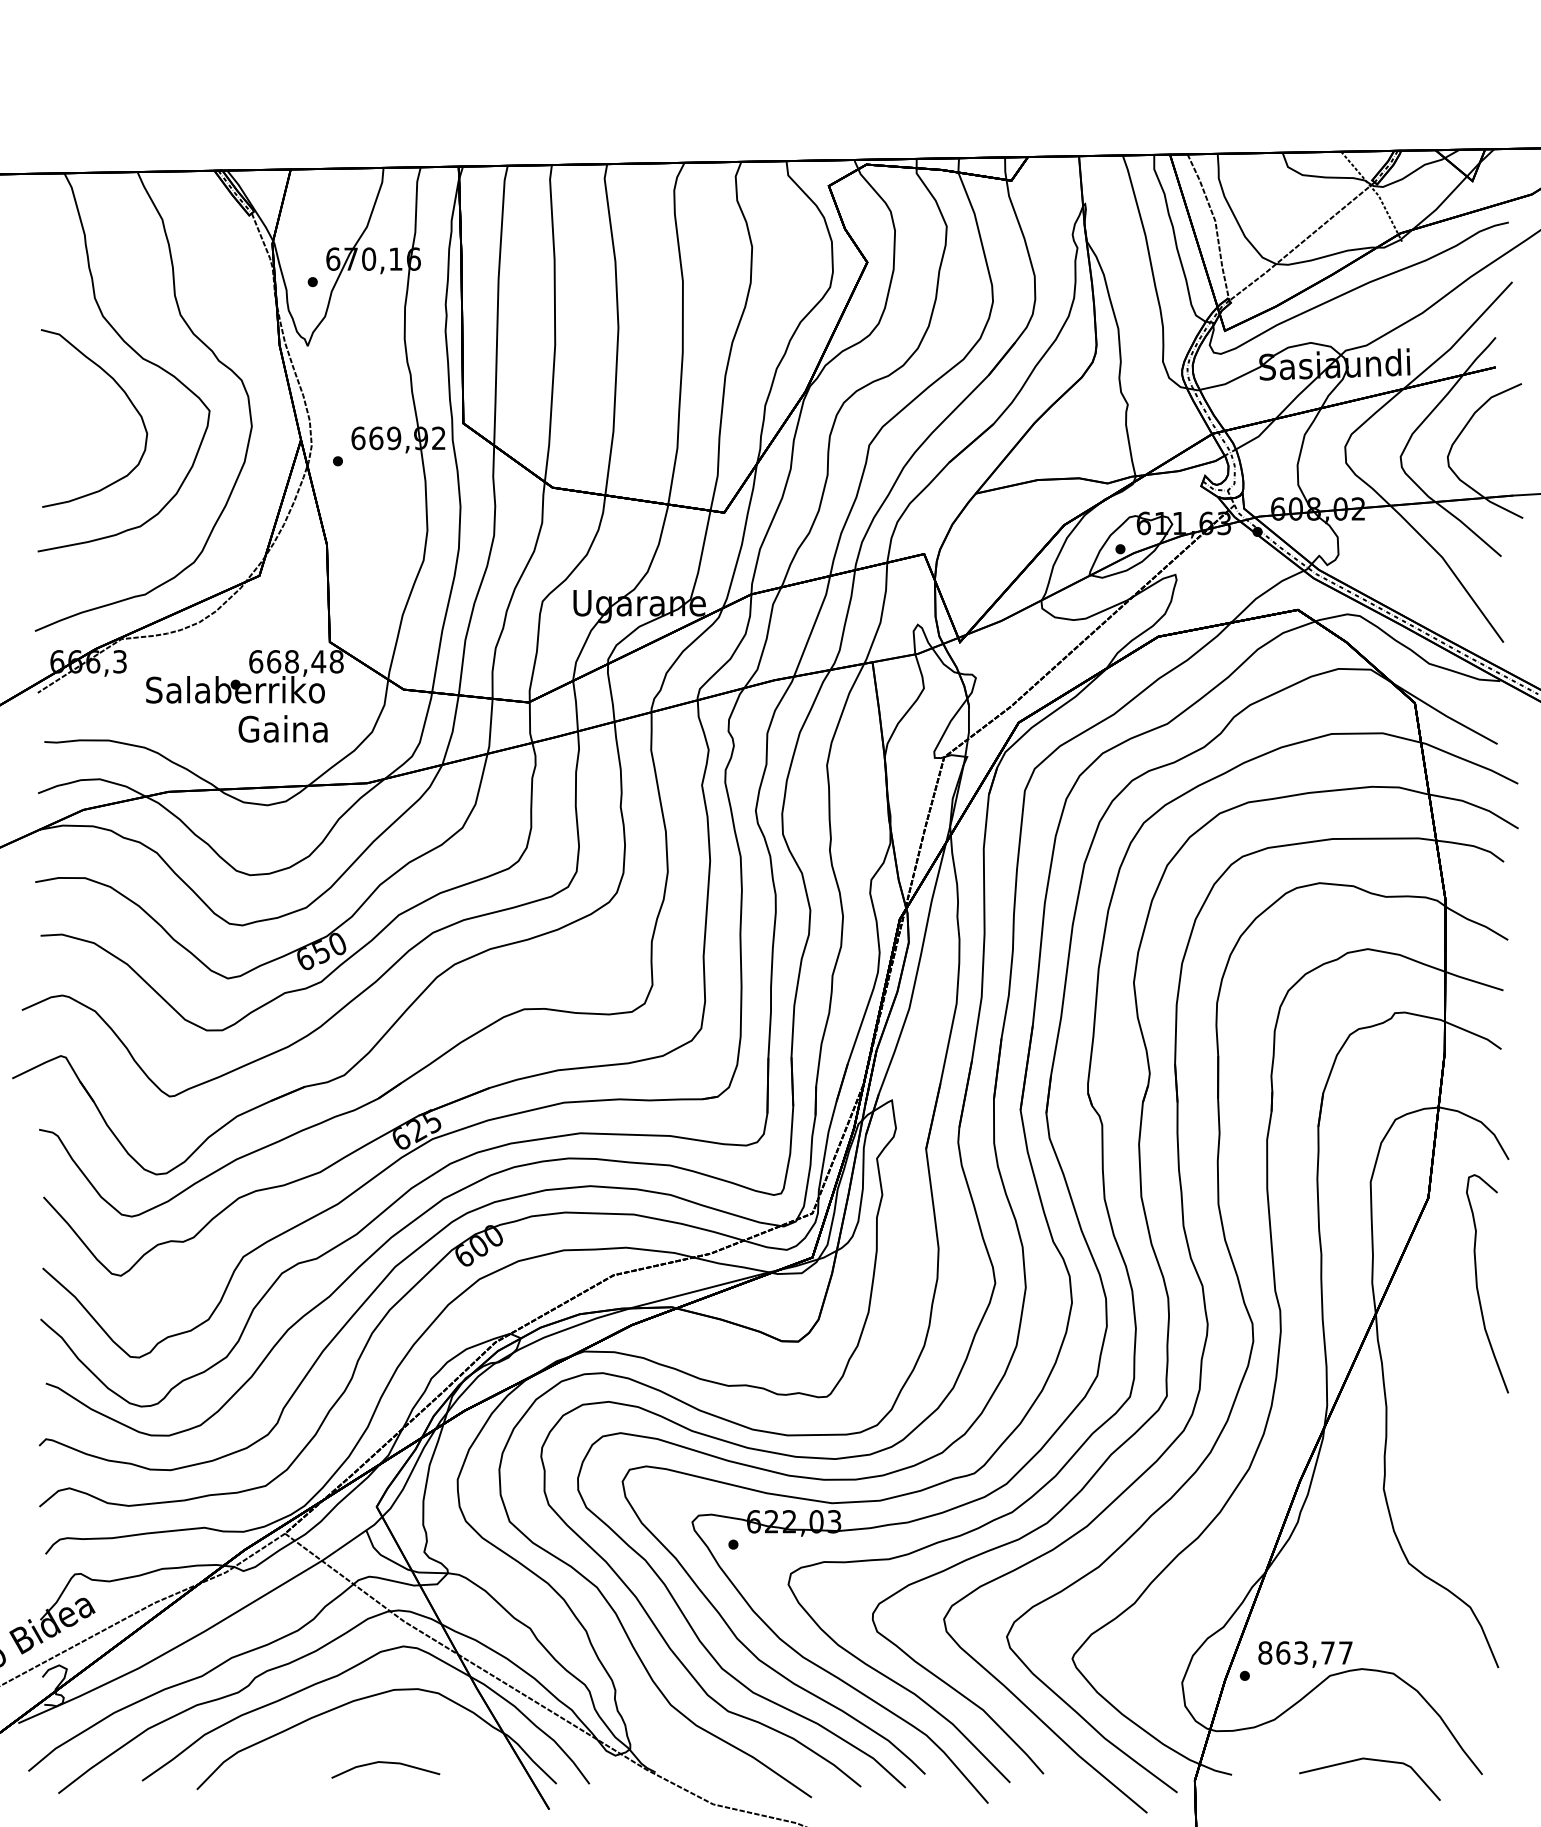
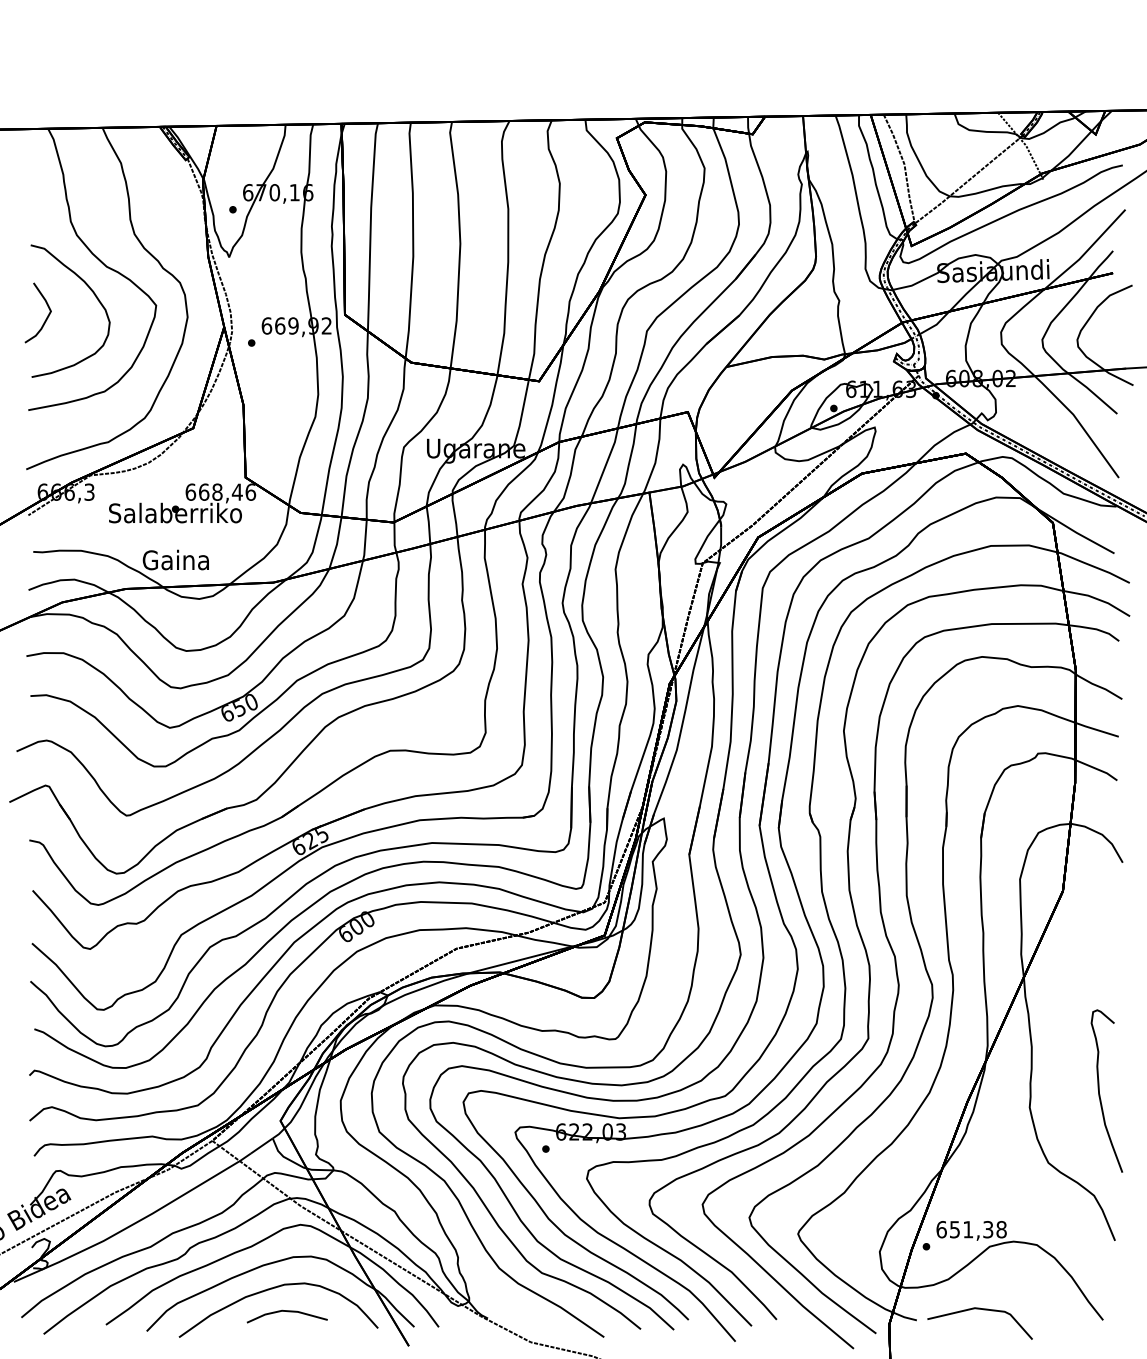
curve: (62, 426) -> (46, 317), added
text: (336, 661) -> (250, 492), 668,48 -> 668,46
text: (282, 728) -> (175, 559), moved
curve: (1477, 1283) -> (1099, 1090), moved
text: (1305, 1652) -> (971, 1229), 863,77 -> 651,38
curve: (364, 1733) -> (271, 1289), added
line: (1369, 1760) -> (979, 1309), moved

